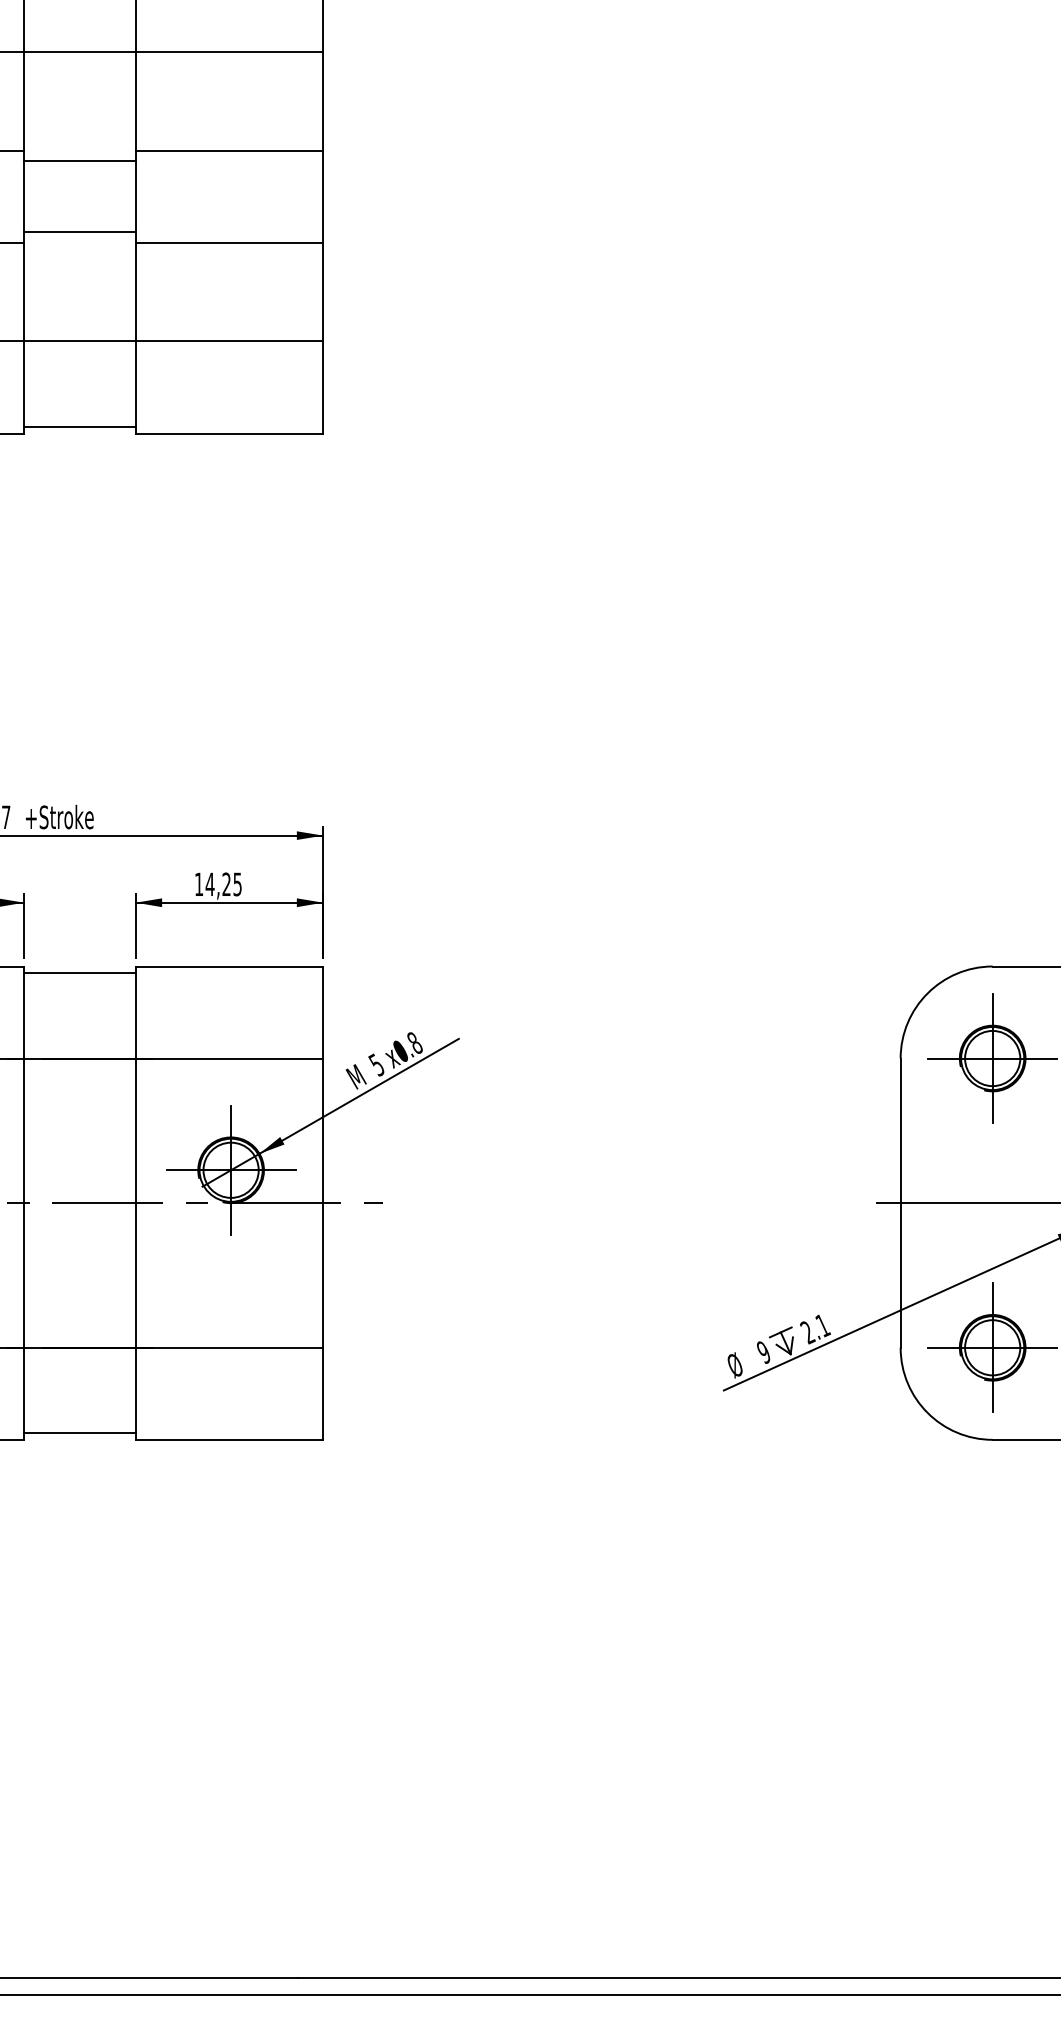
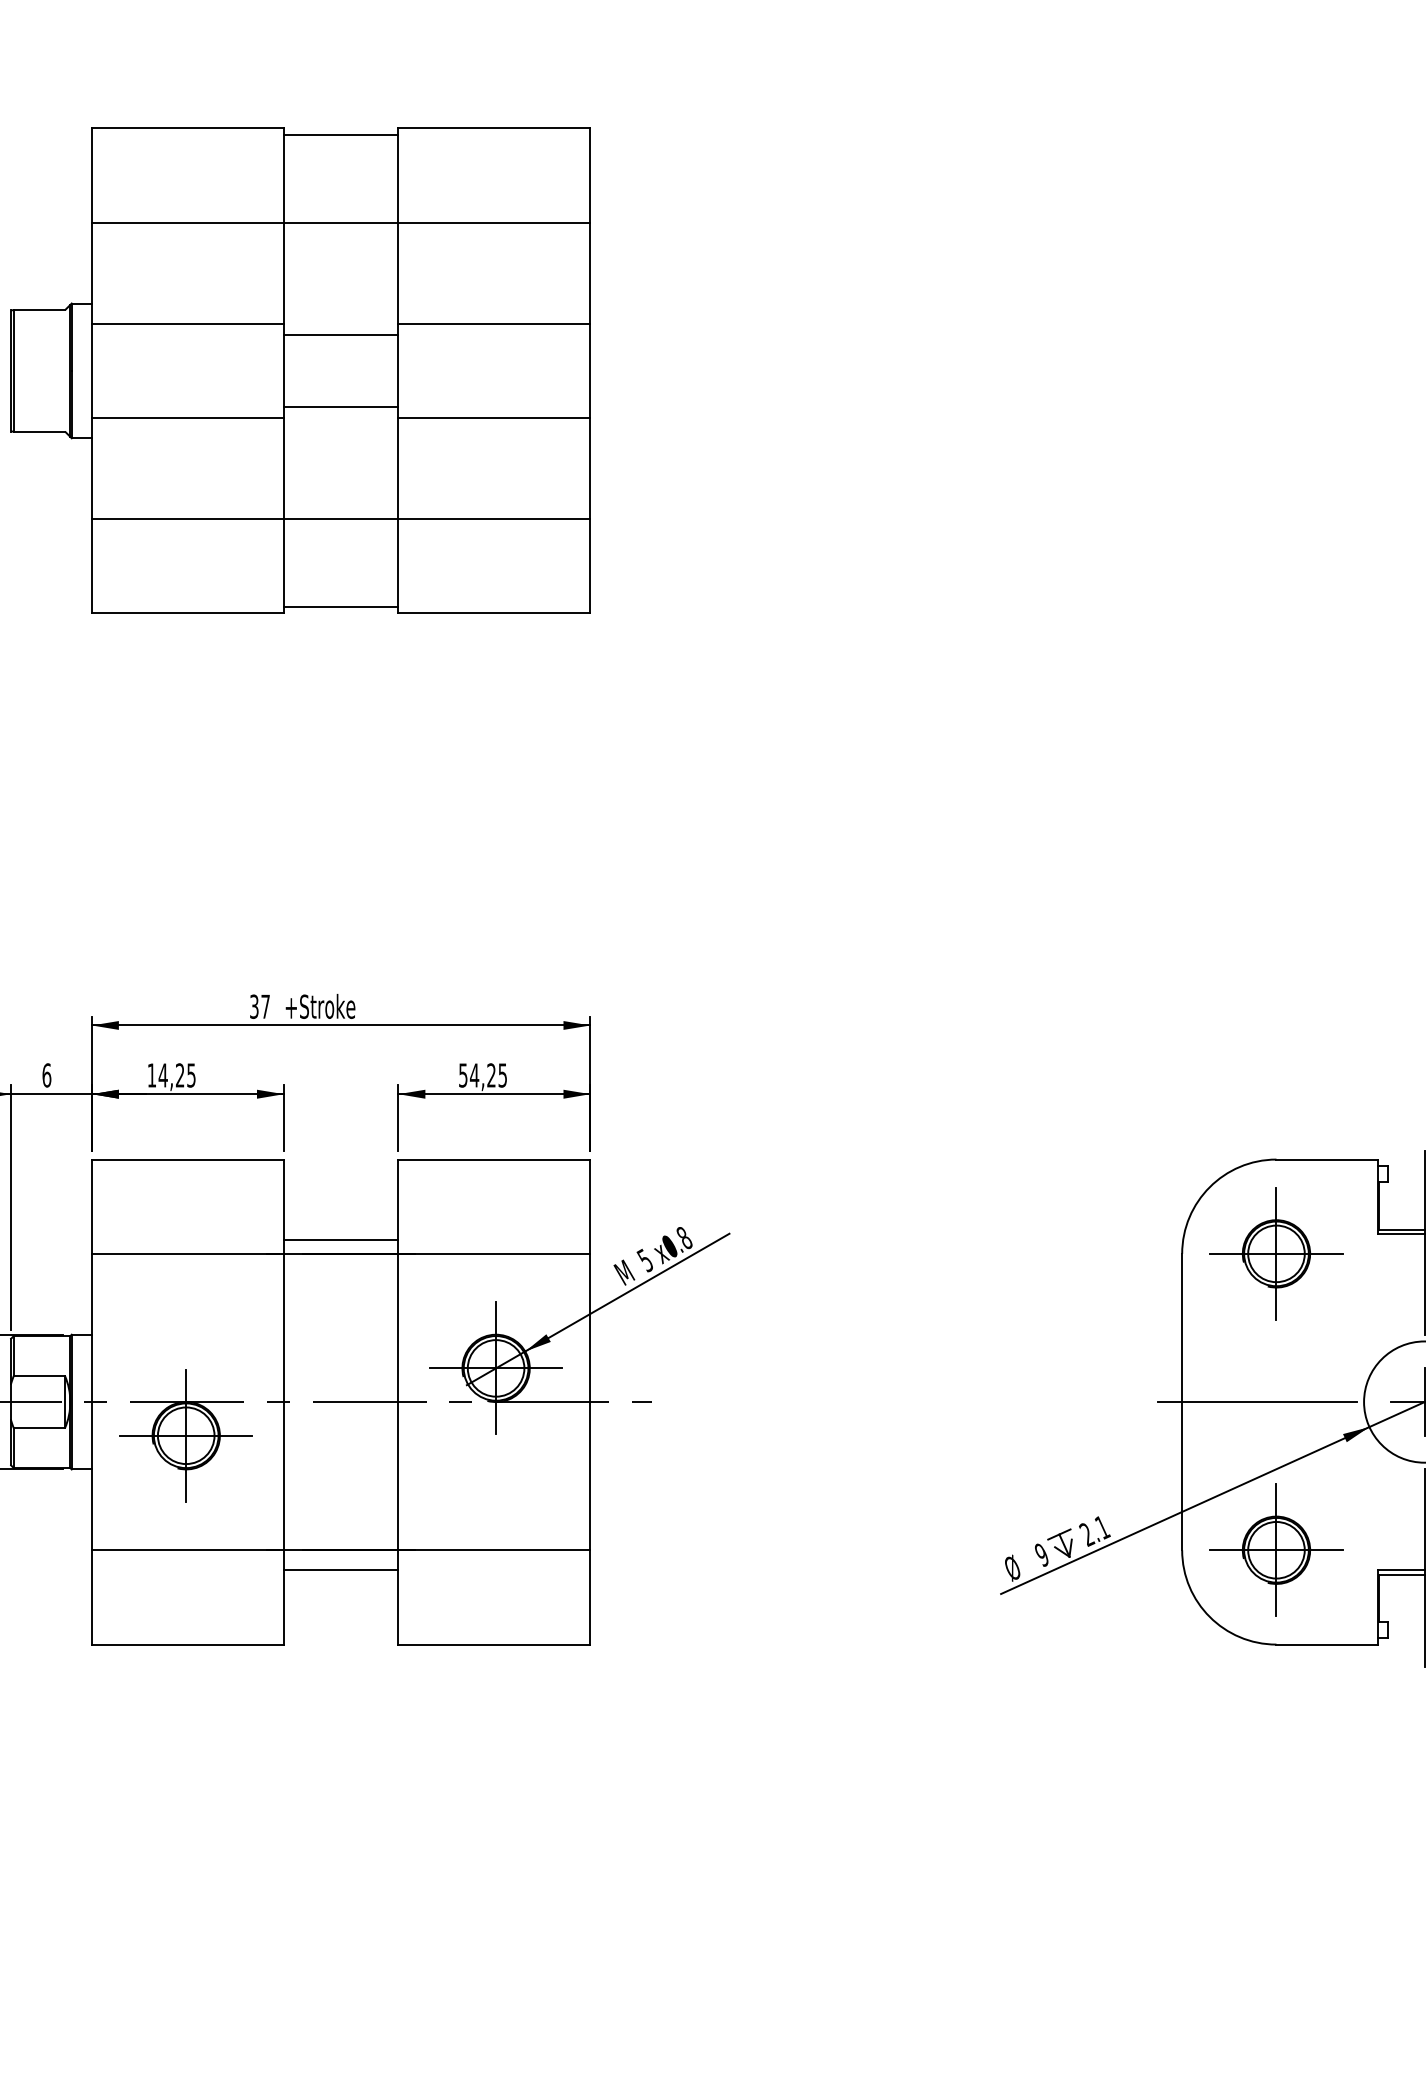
text: (199, 884) -> (463, 1075), 14,25 -> 54,25
line: (79, 973) -> (340, 1240), moved
line: (79, 1432) -> (340, 1569), moved

